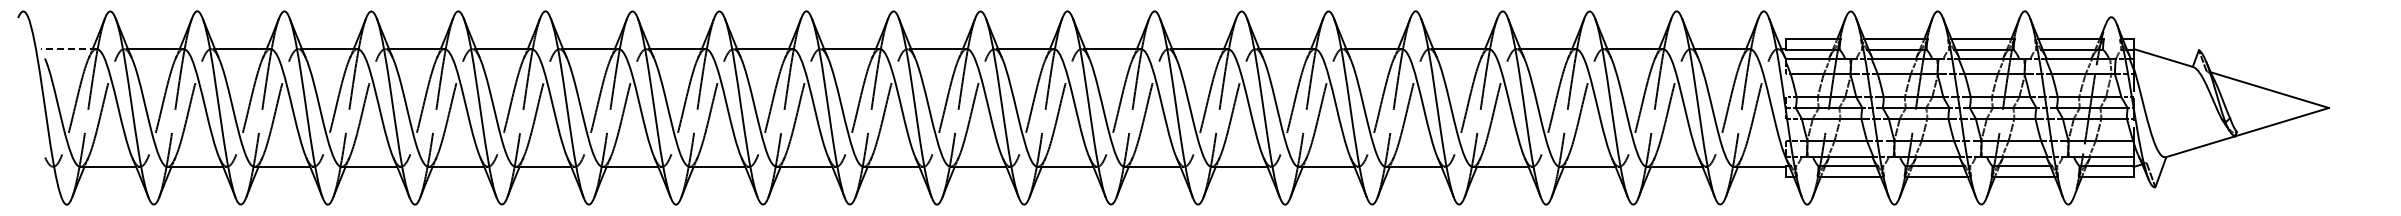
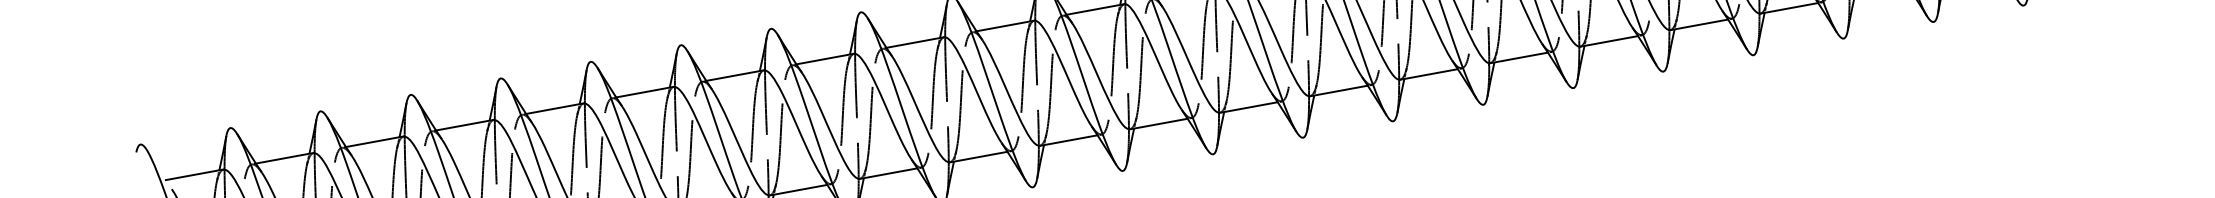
line: (68, 49) -> (194, 175), dashed -> solid

